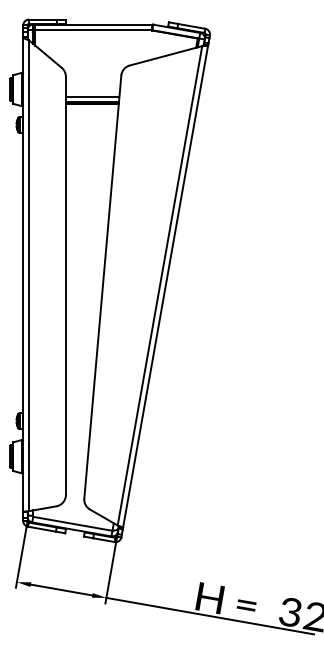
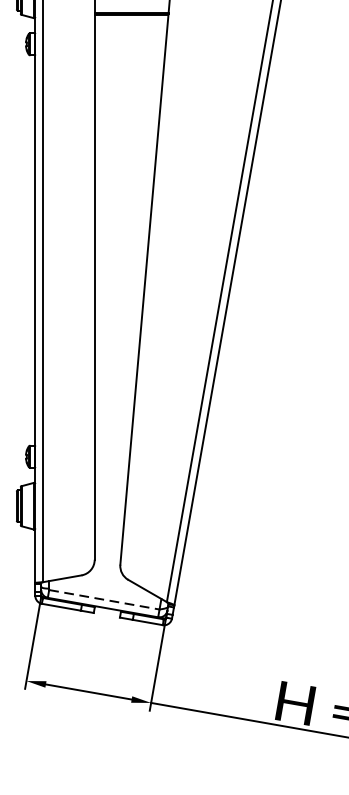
line: (92, 97) -> (131, 5), removed
line: (73, 523) -> (105, 599), solid -> dashed

